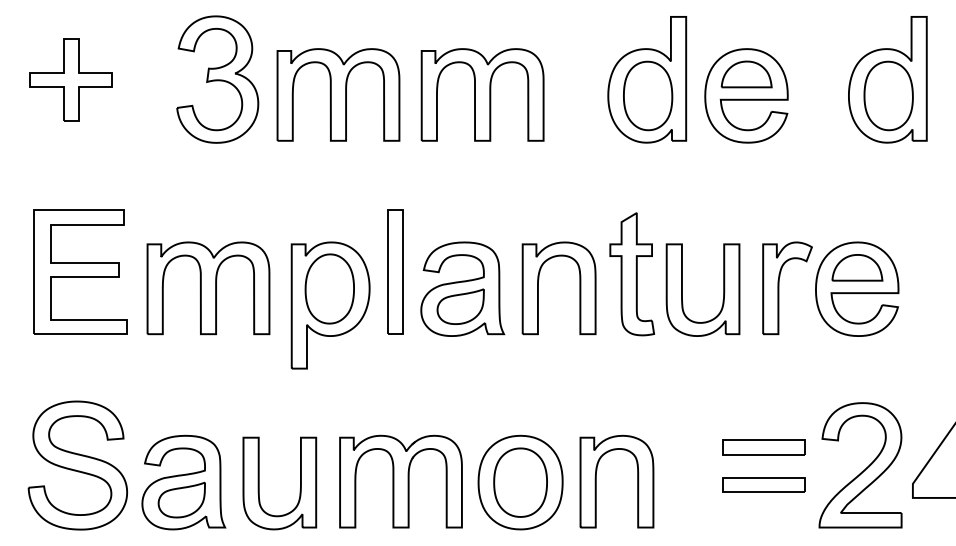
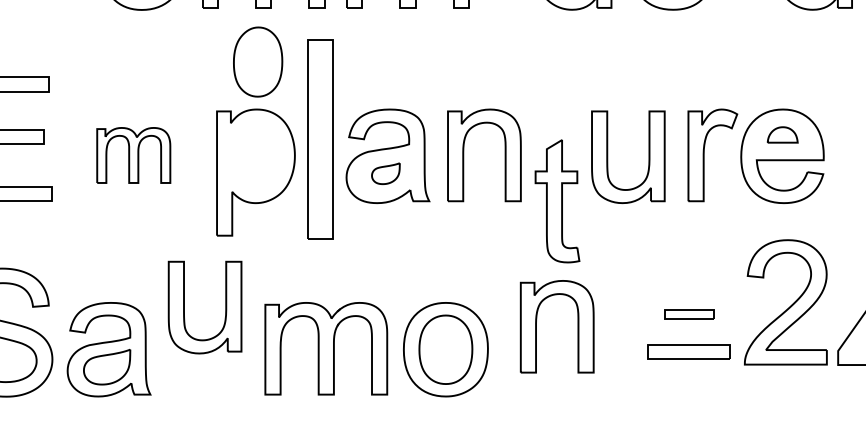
part: (857, 267) -> (782, 134), size x0.6
part: (395, 271) -> (320, 138), size x1.6
part: (632, 274) -> (557, 201), moved
part: (208, 288) -> (133, 155), size x0.6
part: (329, 288) -> (257, 61), moved
part: (460, 306) -> (385, 173), size x0.6
part: (763, 447) -> (688, 314), size x0.6
part: (860, 465) -> (785, 302), moved
part: (596, 481) -> (536, 326), moved
part: (259, 483) -> (184, 307), moved

